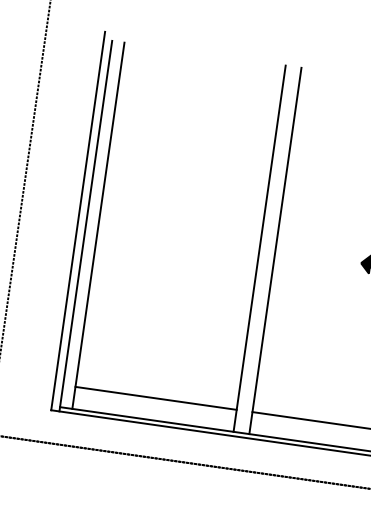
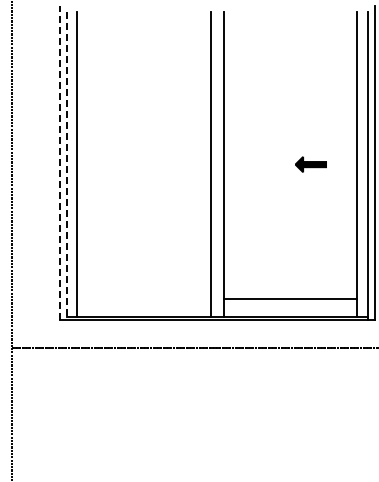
line: (77, 220) -> (59, 162), solid -> dashed
line: (85, 226) -> (66, 166), solid -> dashed
line: (156, 398) -> (144, 298), removed

